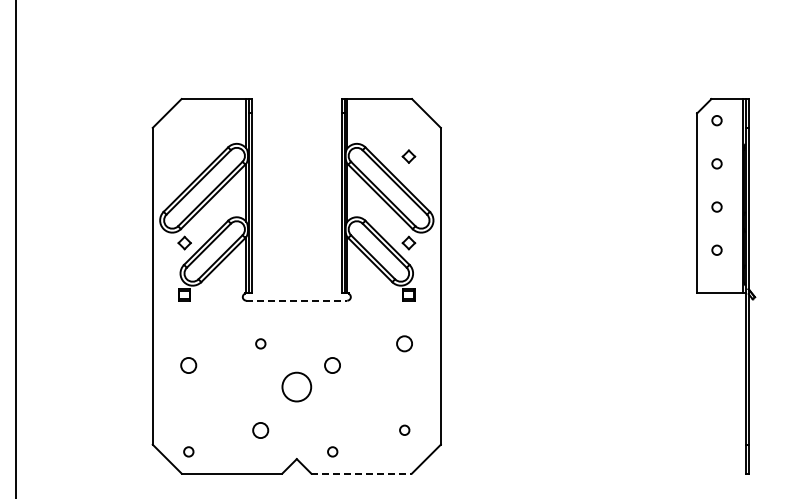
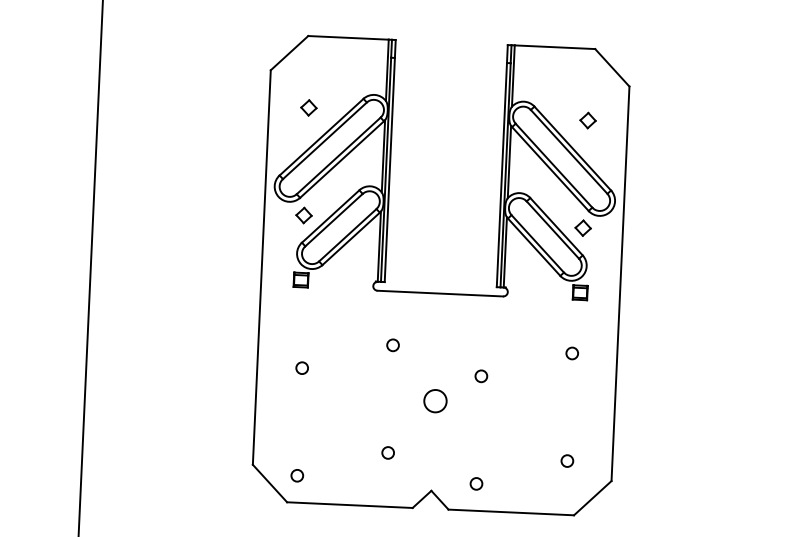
part: (184, 156) -> (308, 107), added
line: (297, 300) -> (441, 293), dashed -> solid
circle: (404, 343) -> (571, 352), size x0.62
circle: (188, 365) -> (301, 368), size x0.62
circle: (332, 365) -> (481, 376), size x0.62
circle: (296, 387) -> (435, 401), size x0.62
circle: (260, 429) -> (387, 451), size x0.62
line: (362, 473) -> (512, 512), dashed -> solid

